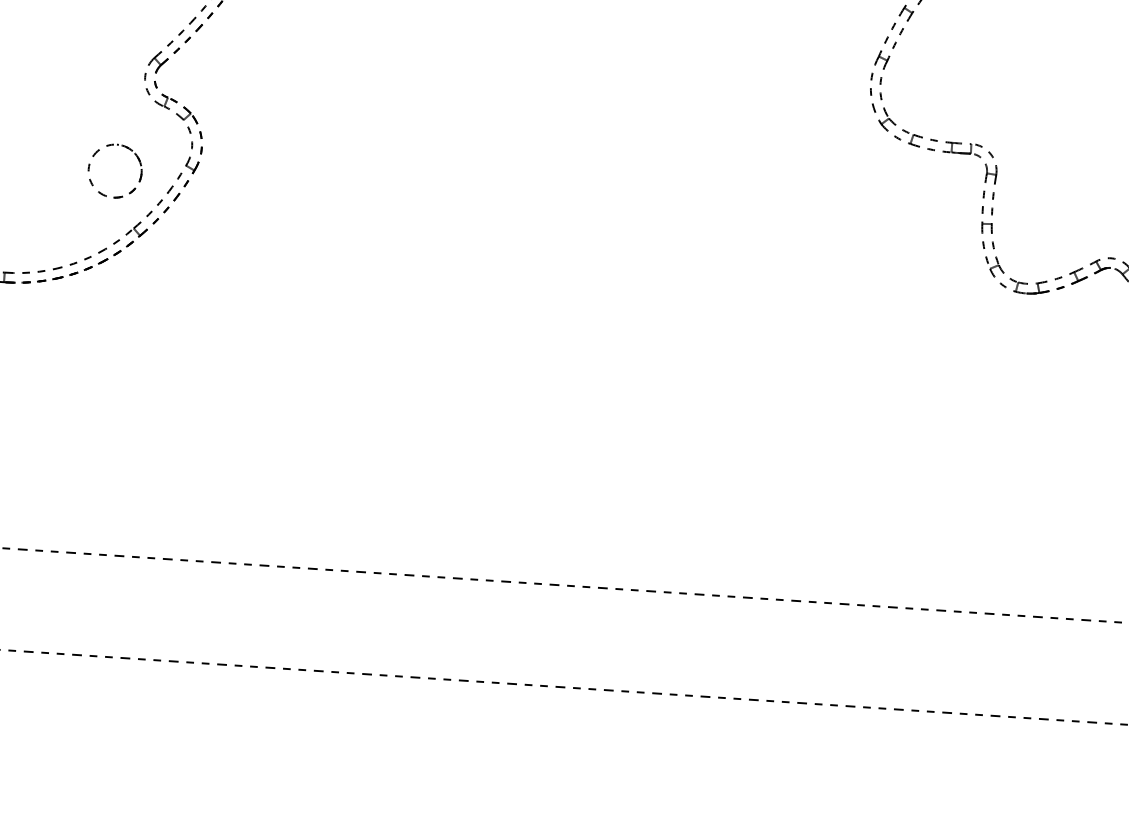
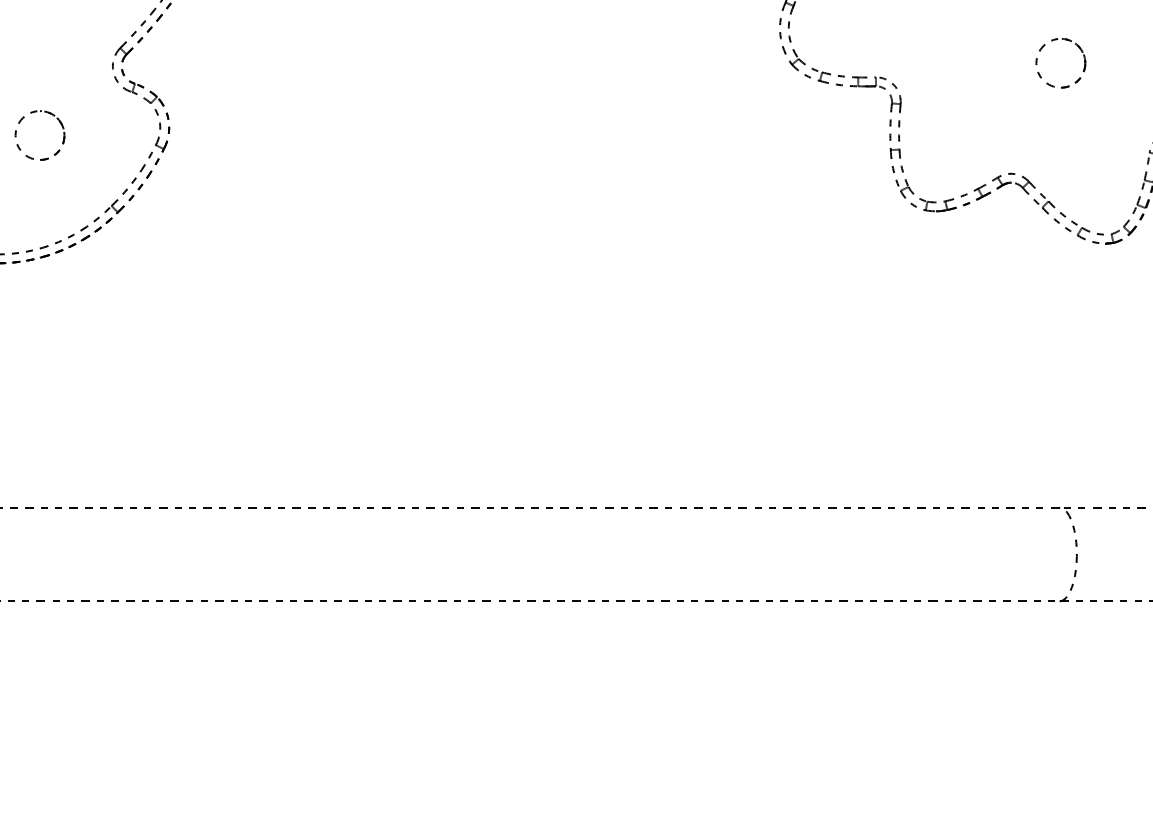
part: (96, 154) -> (21, 121), moved

